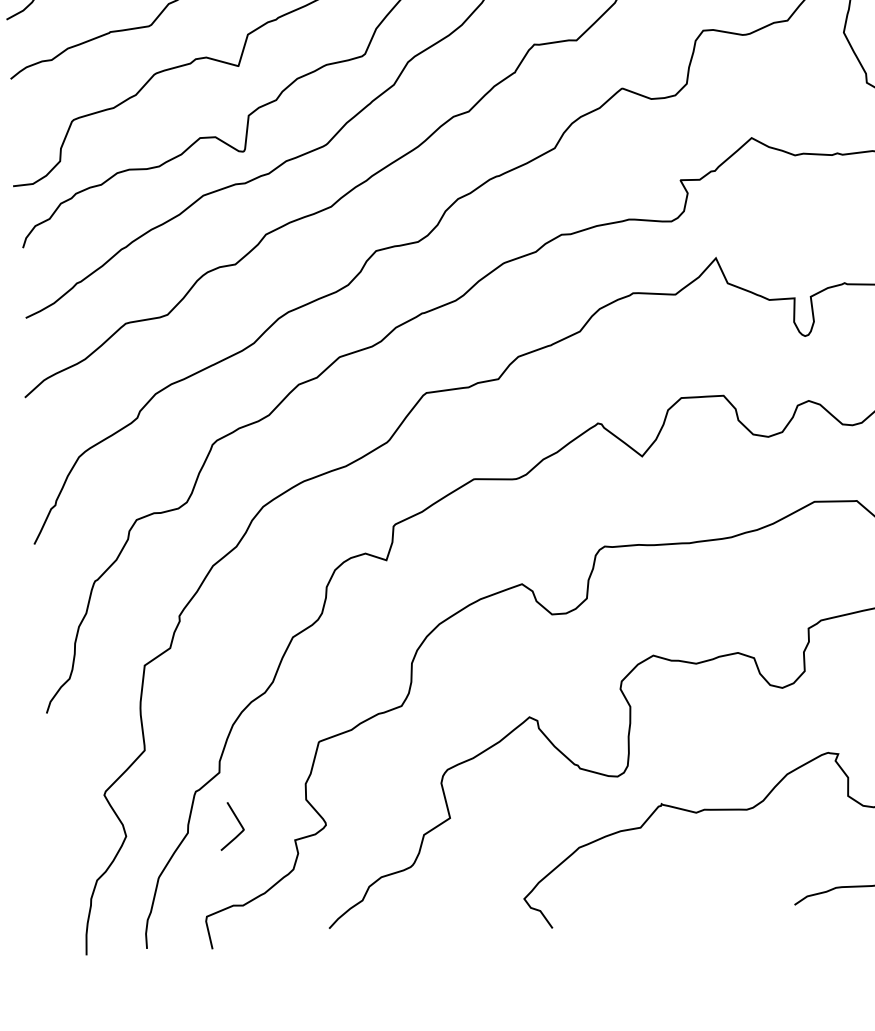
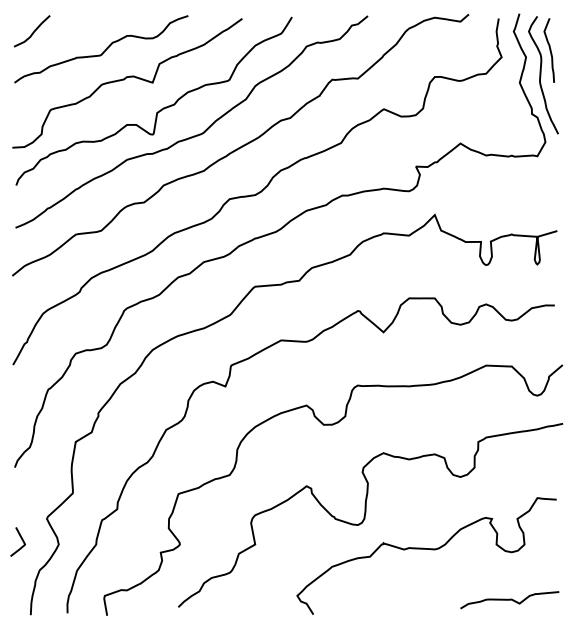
curve: (235, 820) -> (20, 538), moved

